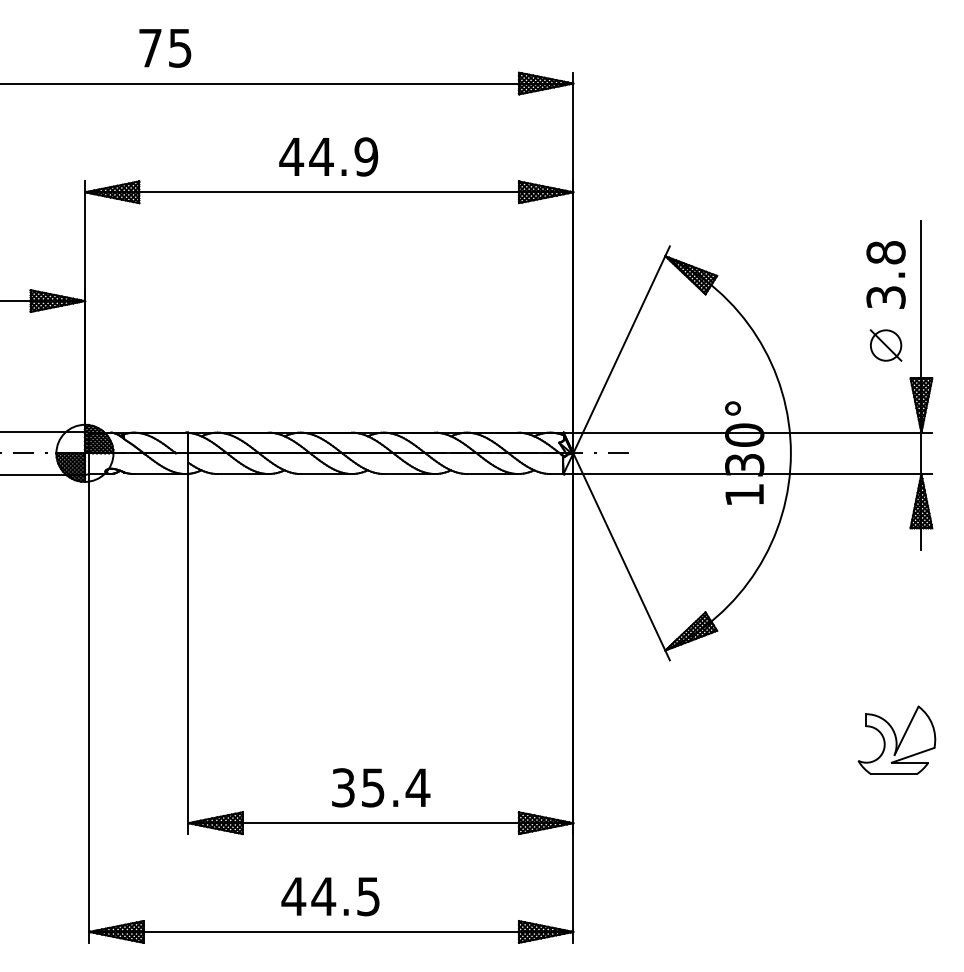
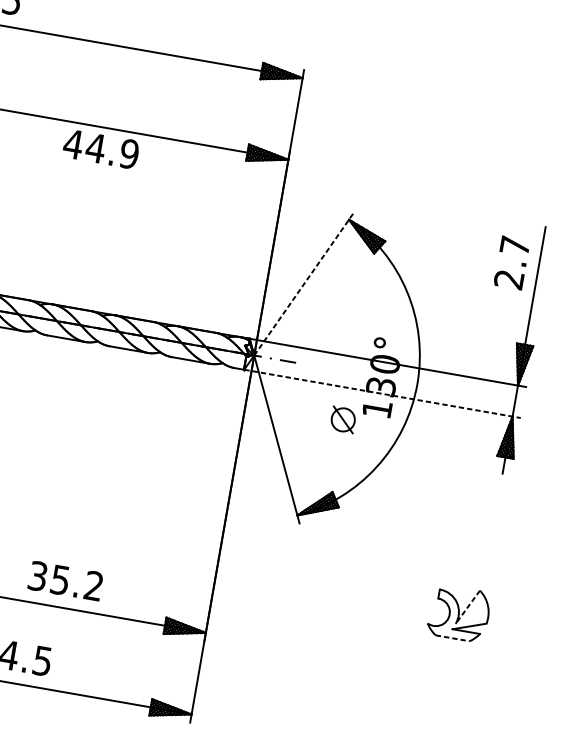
text: (328, 156) -> (101, 148), moved
text: (885, 274) -> (511, 262), 3.8 -> 2.7
part: (885, 345) -> (342, 419), moved
line: (621, 349) -> (303, 283), solid -> dashed
line: (748, 474) -> (382, 394), solid -> dashed
line: (906, 731) -> (467, 607), solid -> dashed
line: (893, 774) -> (452, 638), solid -> dashed
text: (417, 787) -> (93, 585), 35.4 -> 35.2

